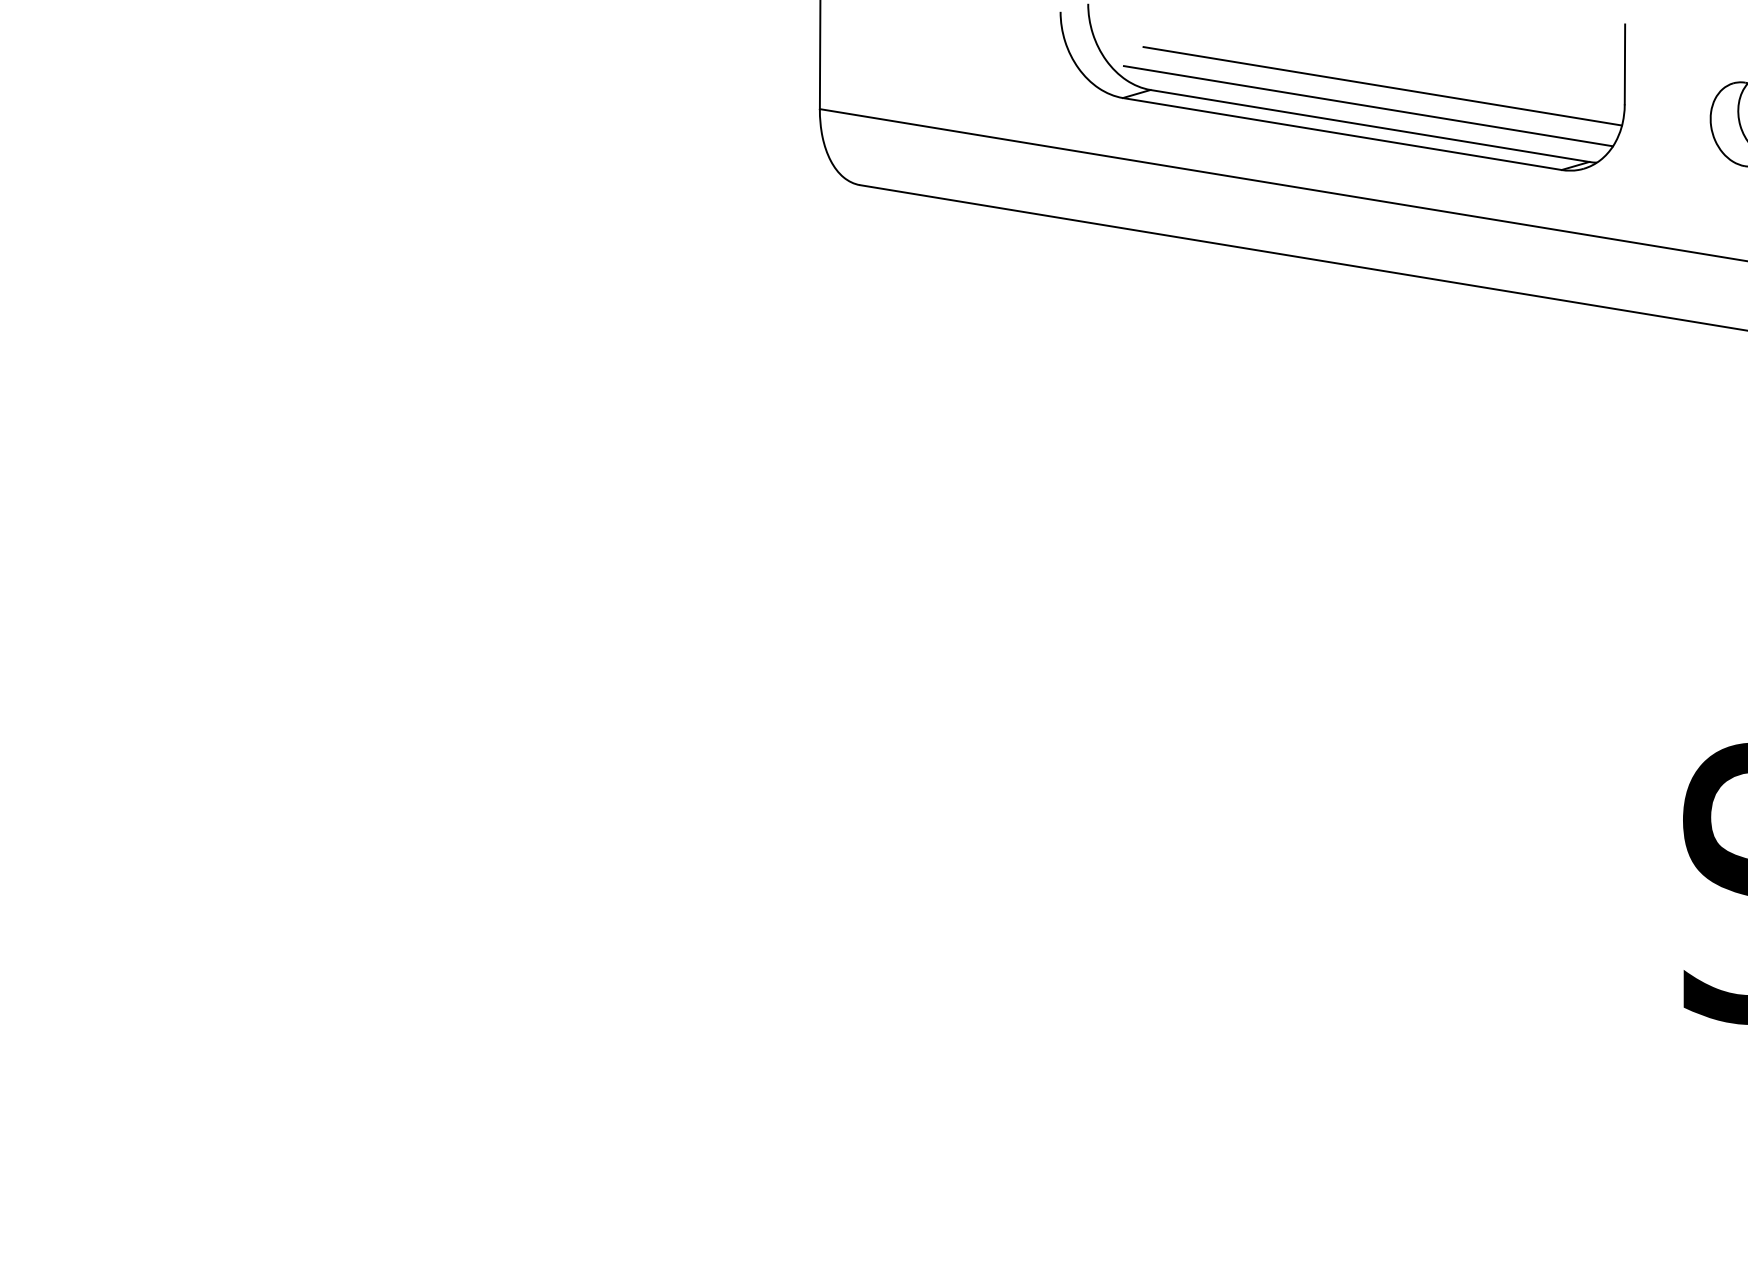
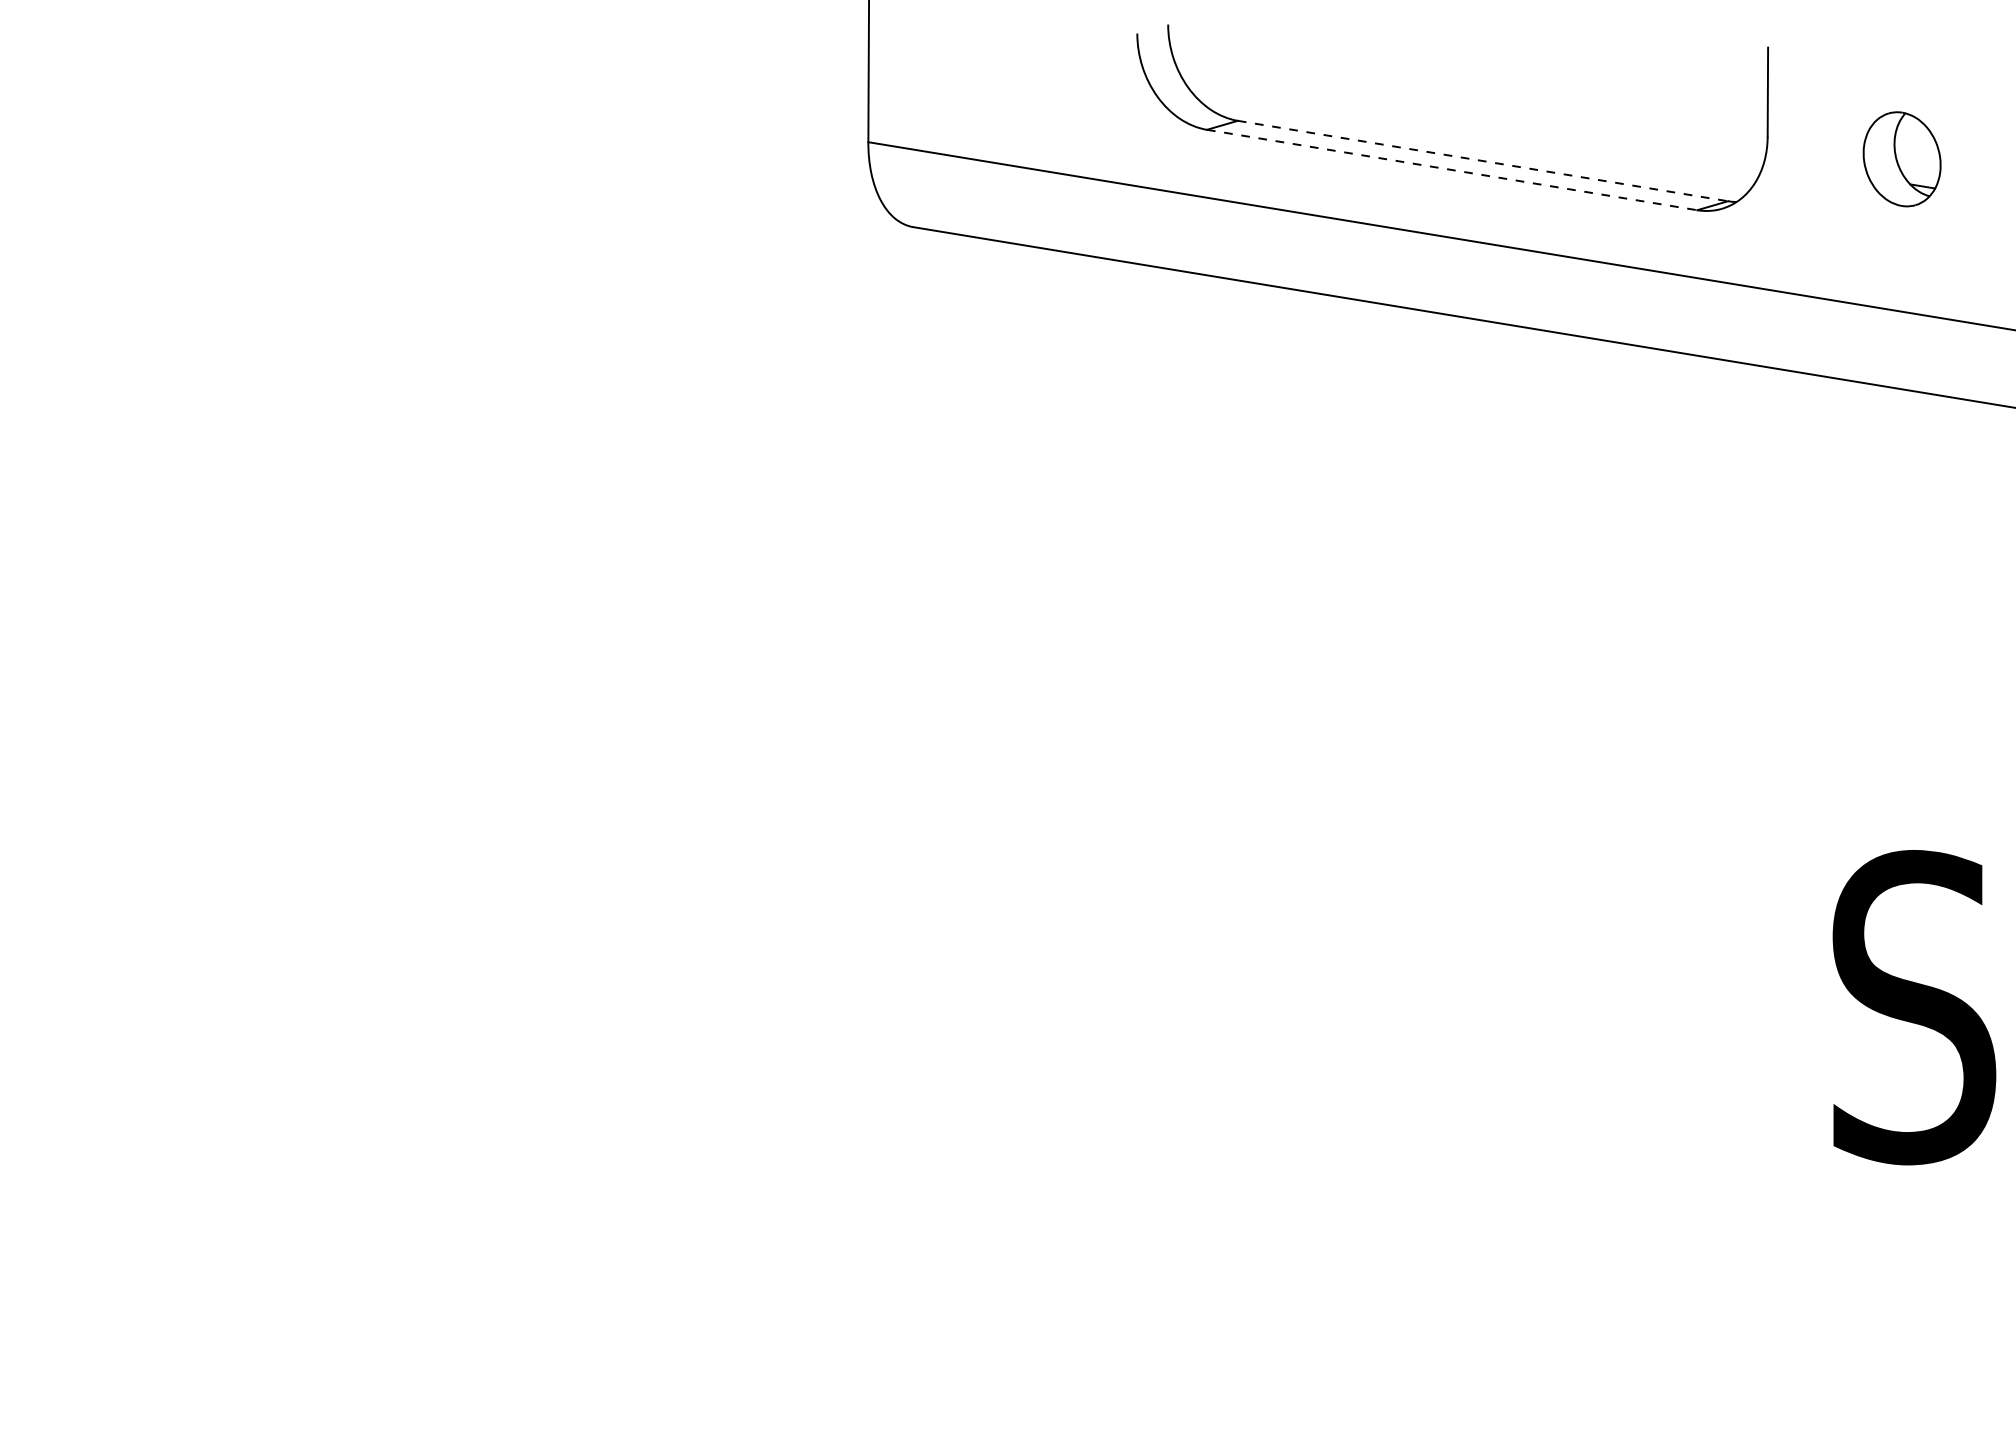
line: (1382, 86) -> (1497, 116), removed
line: (1368, 105) -> (1481, 138), removed
line: (1370, 126) -> (1483, 161), solid -> dashed
line: (1342, 134) -> (1452, 170), solid -> dashed

